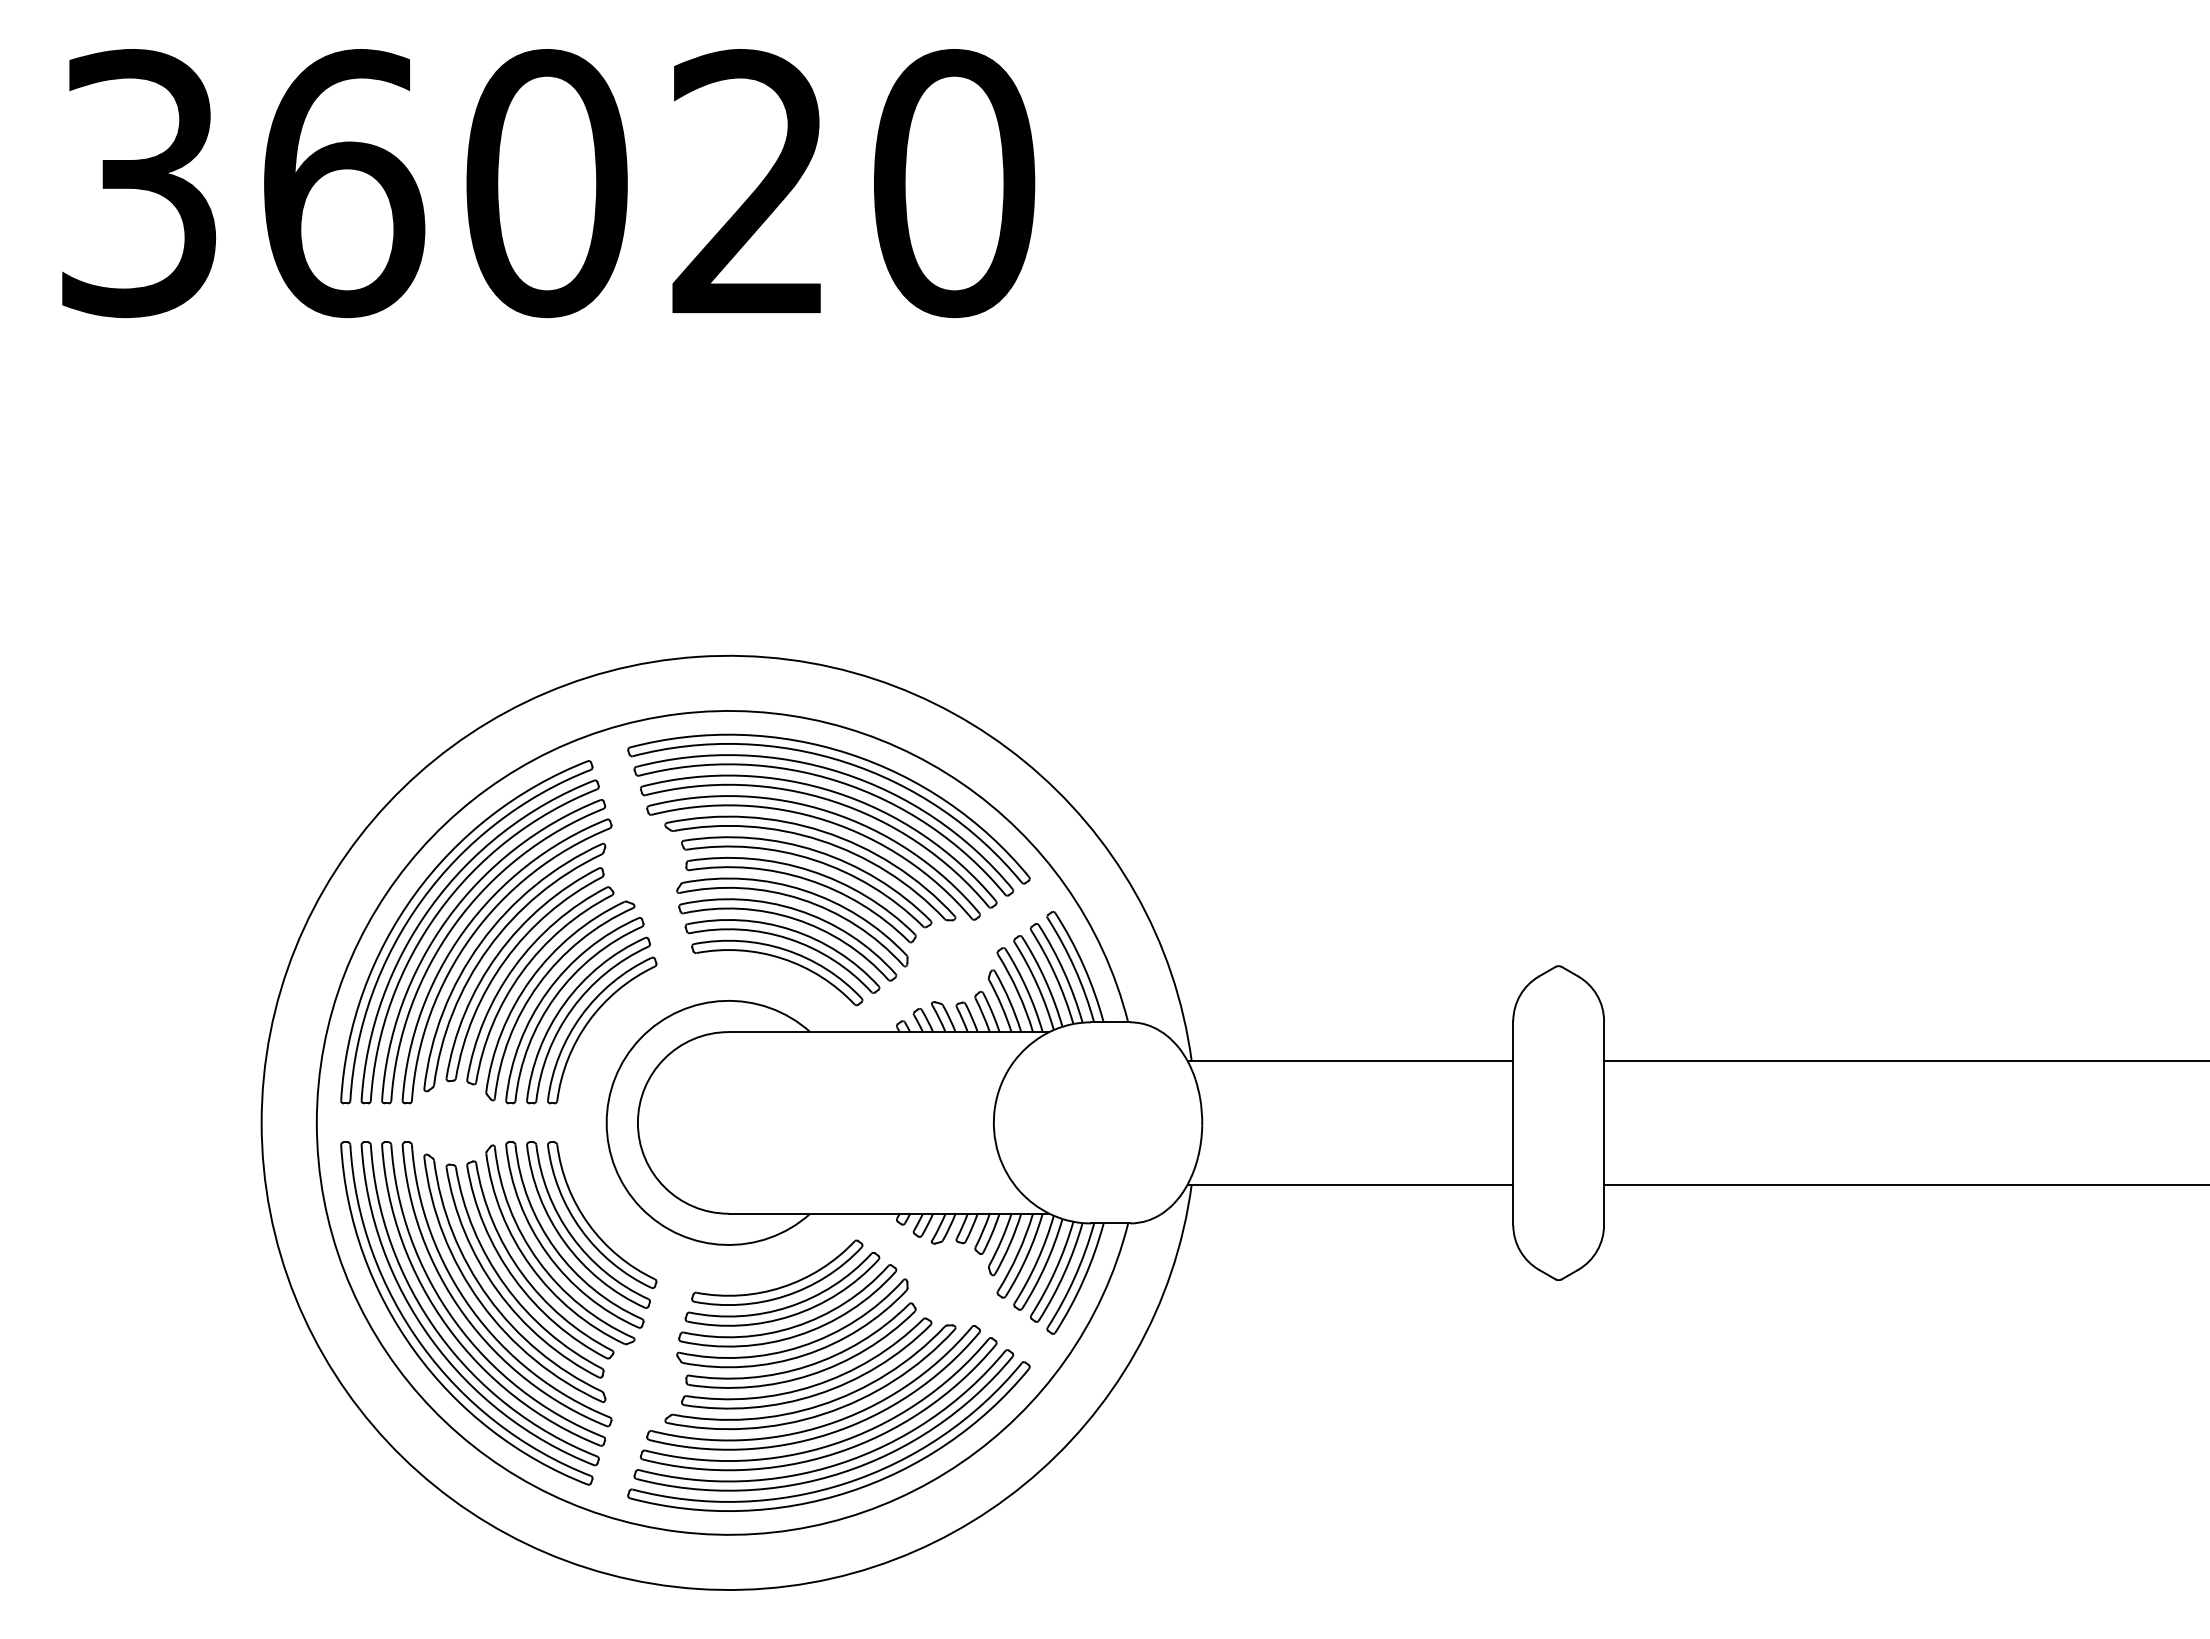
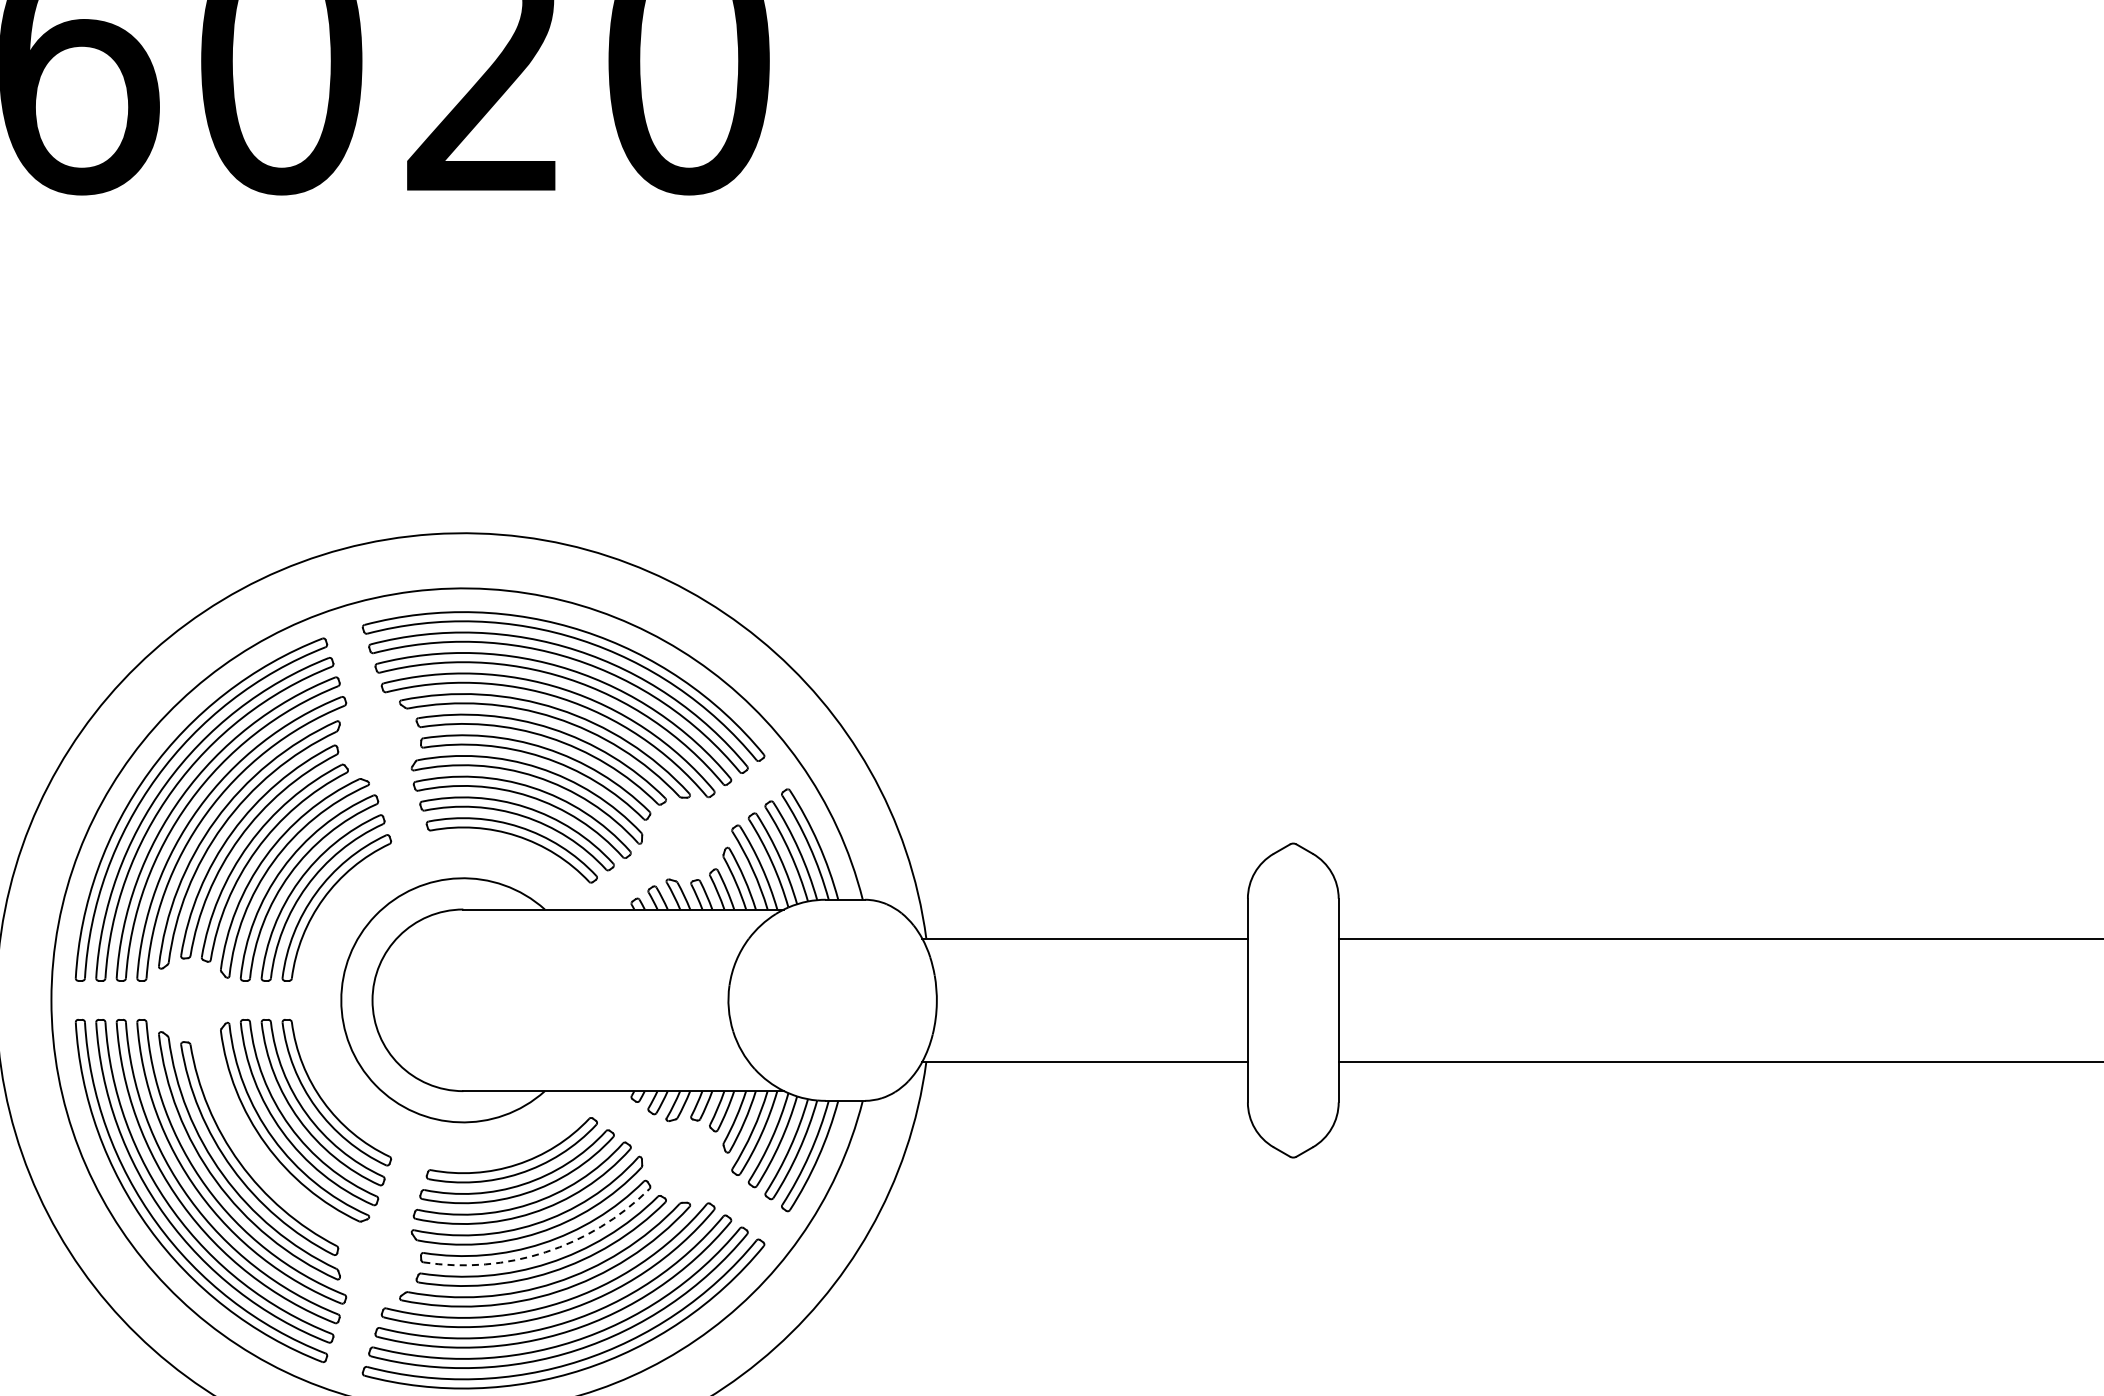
part: (521, 1270) -> (256, 1147), removed
arc: (810, 1374) -> (545, 1251), solid -> dashed

